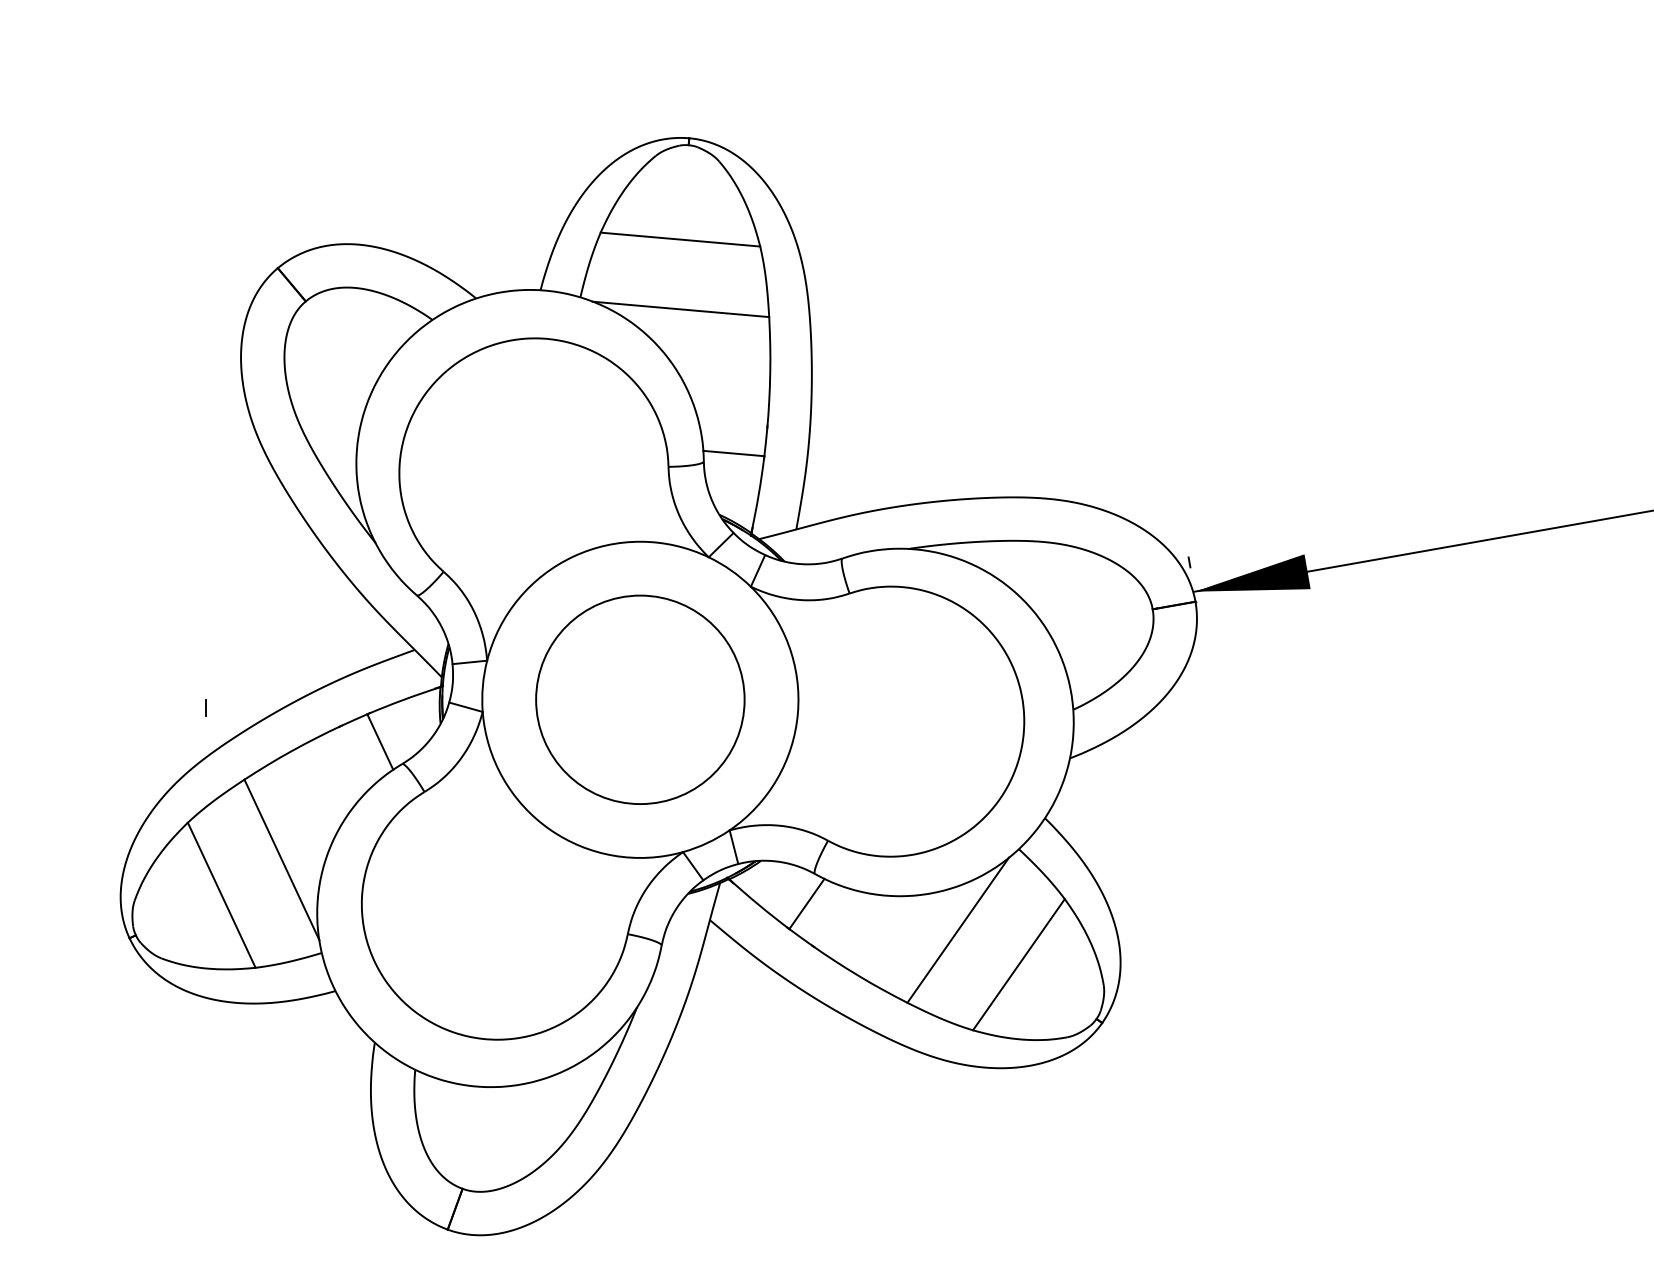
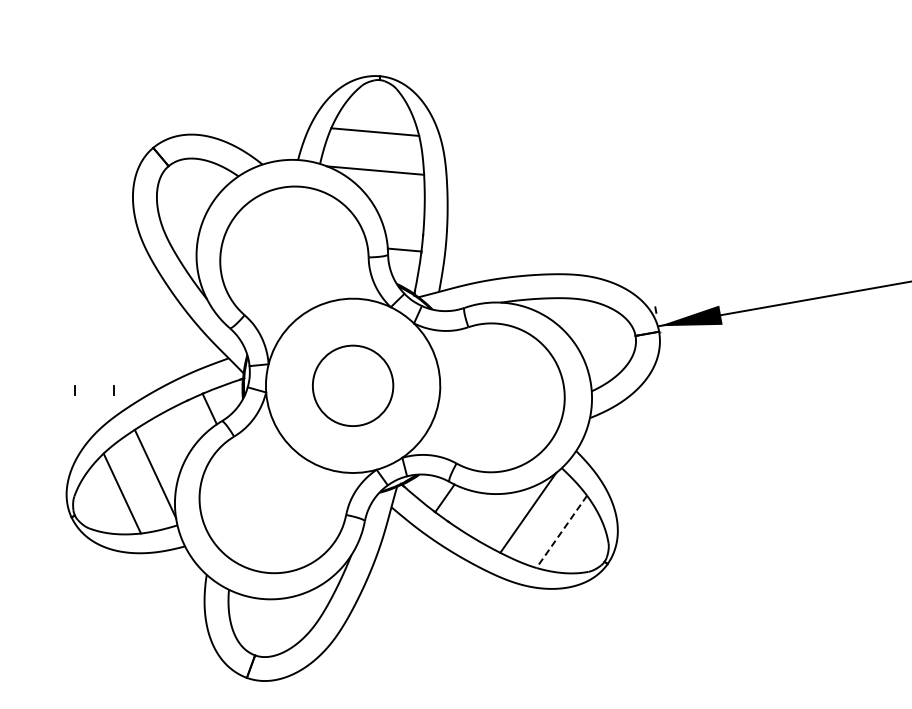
circle: (639, 699) -> (352, 385), size x0.7
line: (134, 708) -> (74, 390), added
line: (1018, 965) -> (561, 532), solid -> dashed

